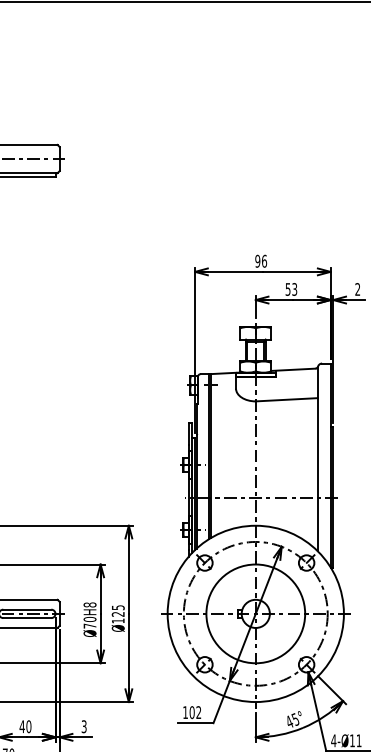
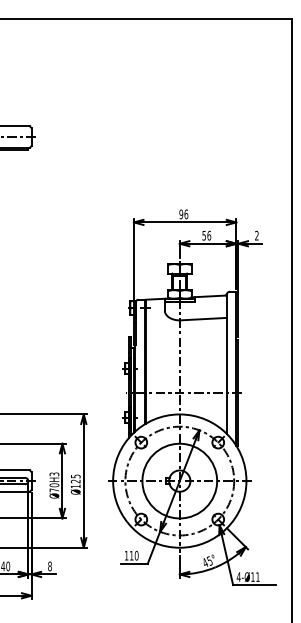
text: (295, 289) -> (209, 235), 53 -> 56
text: (90, 605) -> (54, 474), Ø70H8 -> Ø70H3
text: (194, 712) -> (133, 555), 102 -> 110
text: (83, 726) -> (49, 566), 3 -> 8

